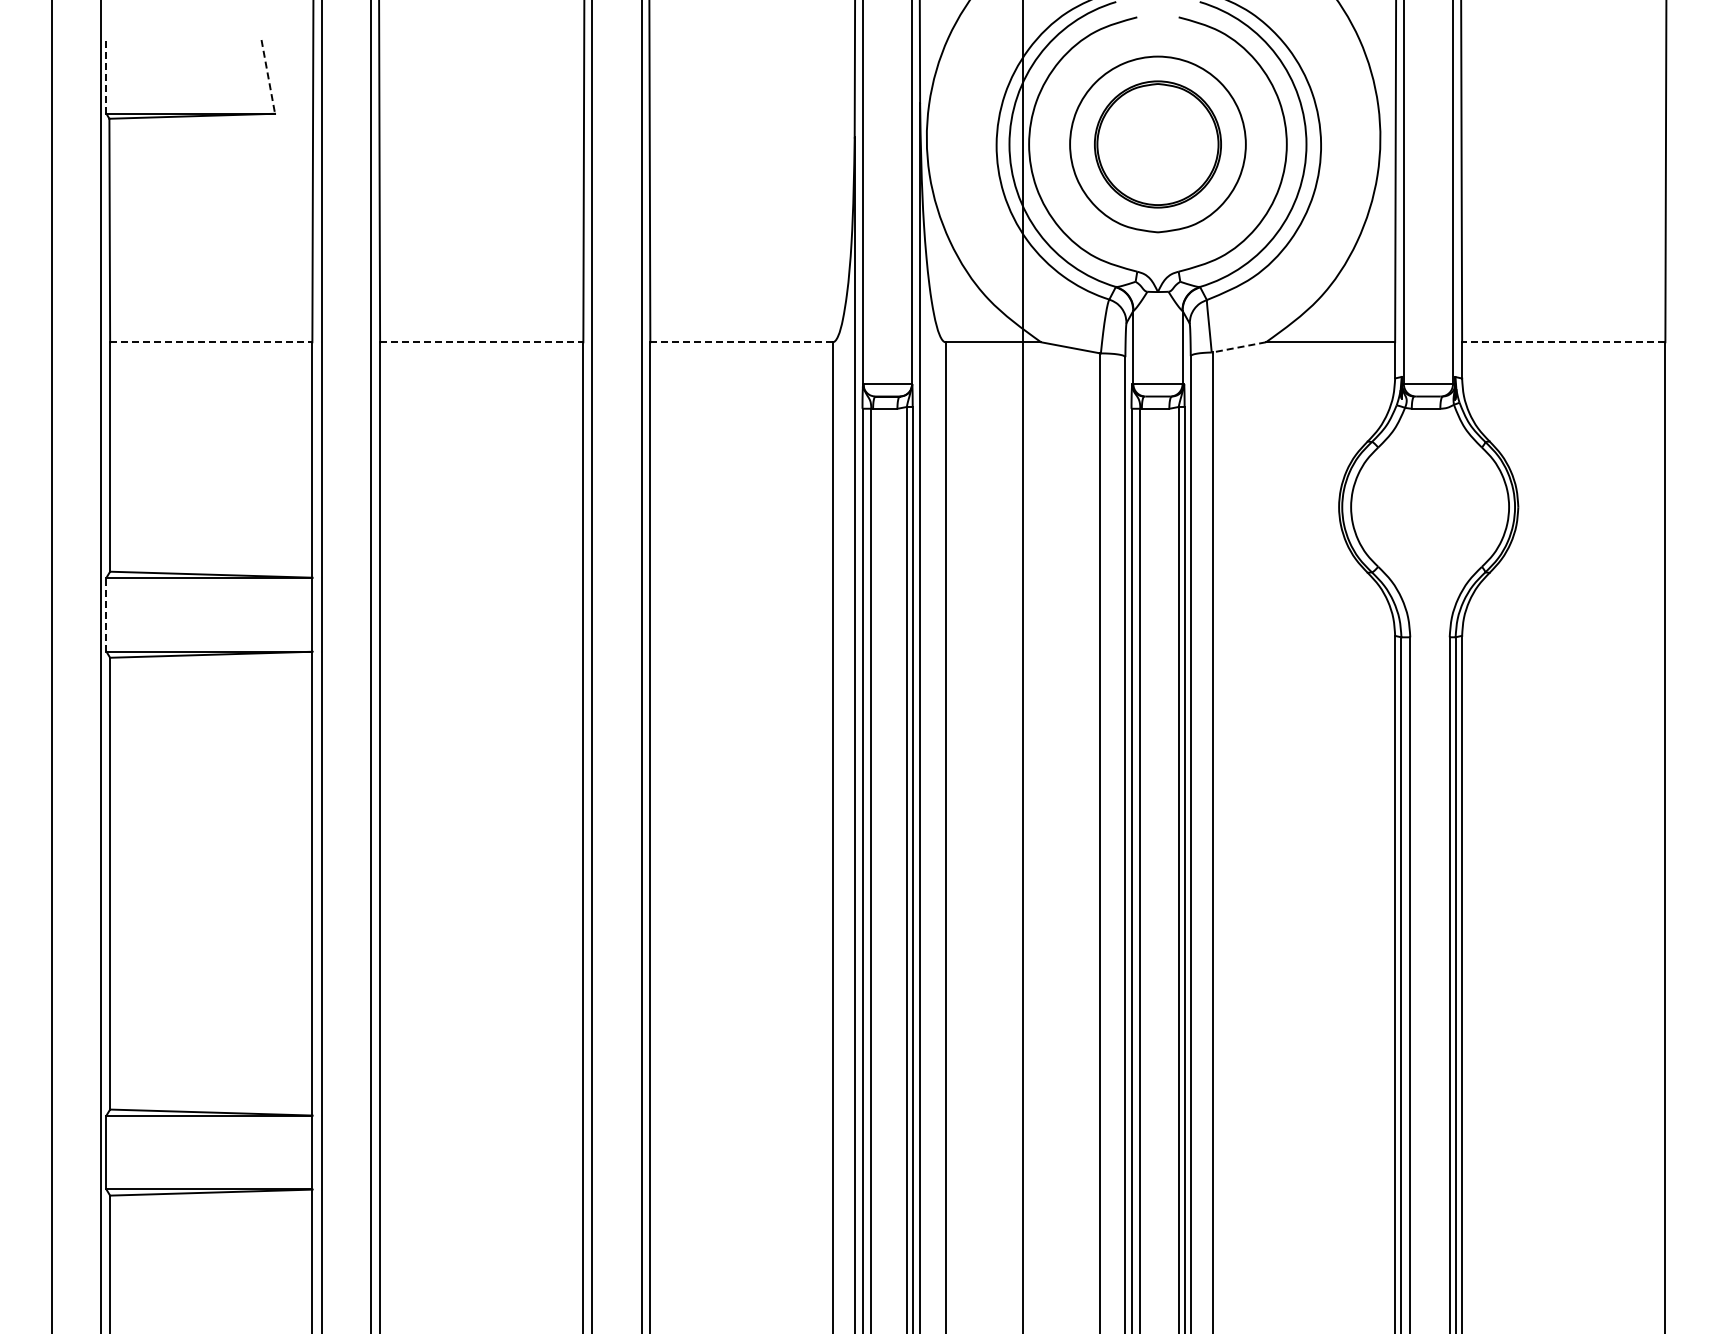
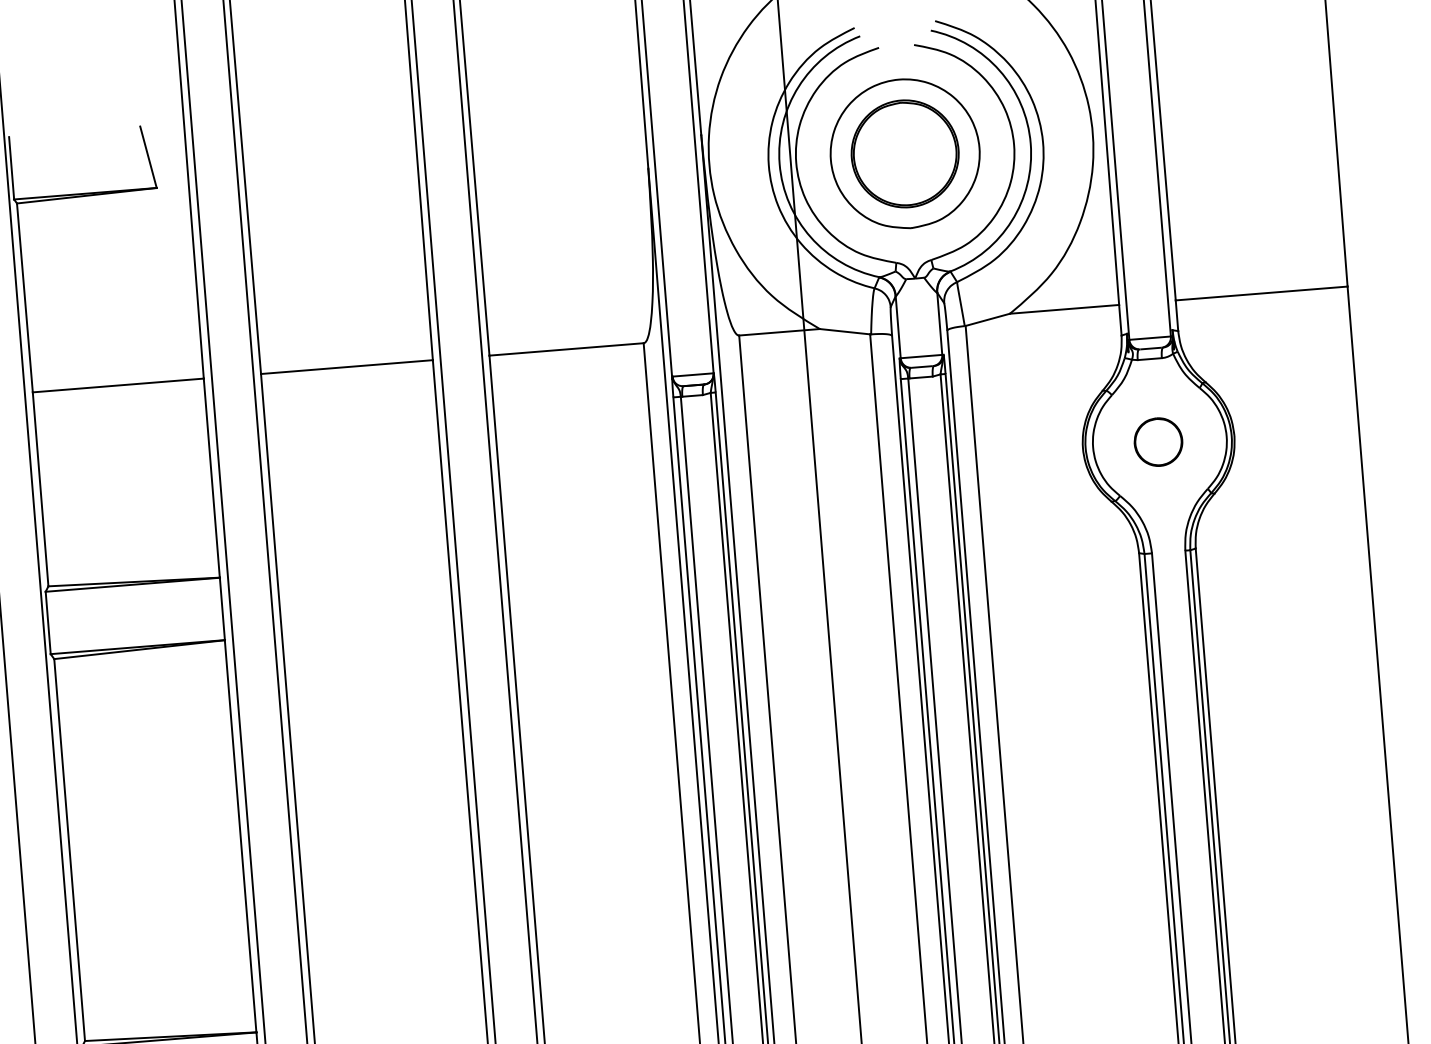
line: (106, 76) -> (11, 167), dashed -> solid
line: (268, 77) -> (148, 157), dashed -> solid
line: (211, 342) -> (118, 385), dashed -> solid
line: (481, 342) -> (346, 367), dashed -> solid
line: (742, 342) -> (567, 349), dashed -> solid
line: (1563, 342) -> (1261, 293), dashed -> solid
line: (1238, 347) -> (987, 320), dashed -> solid
part: (1428, 507) -> (1158, 442), added
line: (106, 614) -> (48, 622), dashed -> solid

